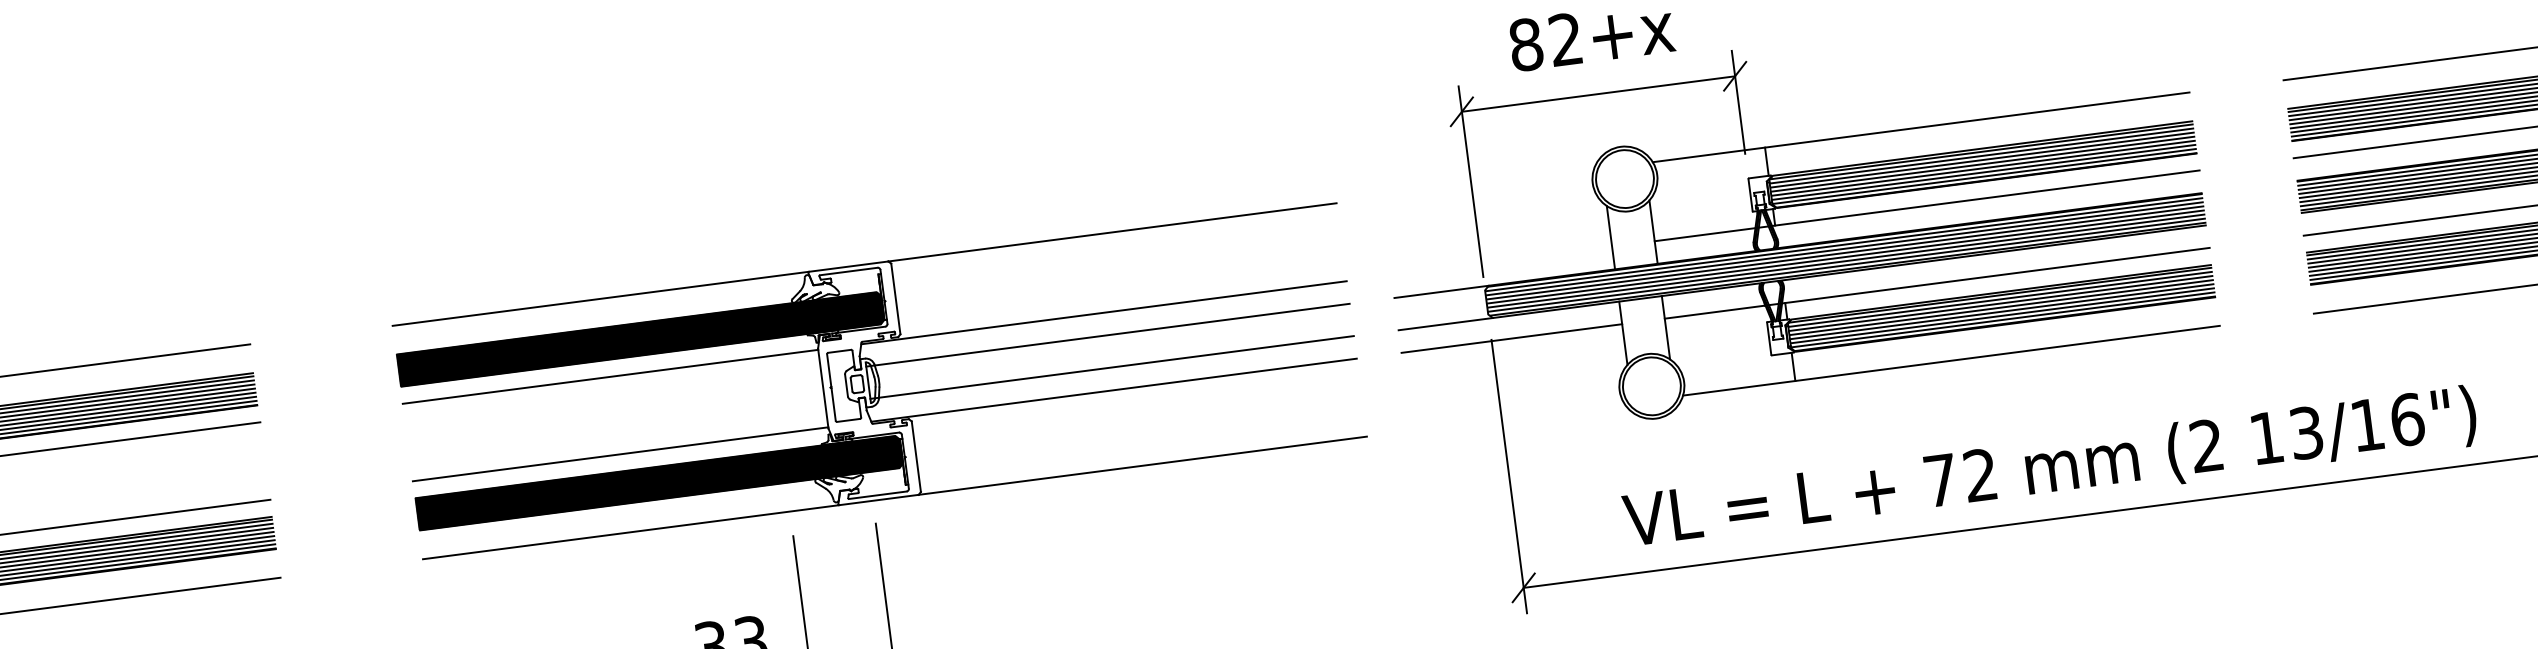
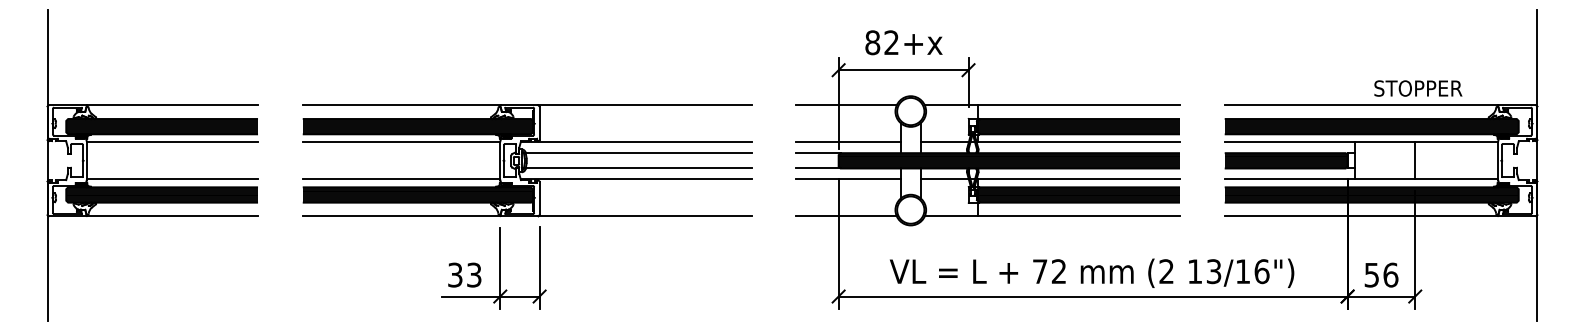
line: (1485, 184) -> (845, 105), added
line: (1500, 261) -> (847, 142), added
part: (880, 380) -> (527, 160), moved
line: (1516, 417) -> (845, 216), added

